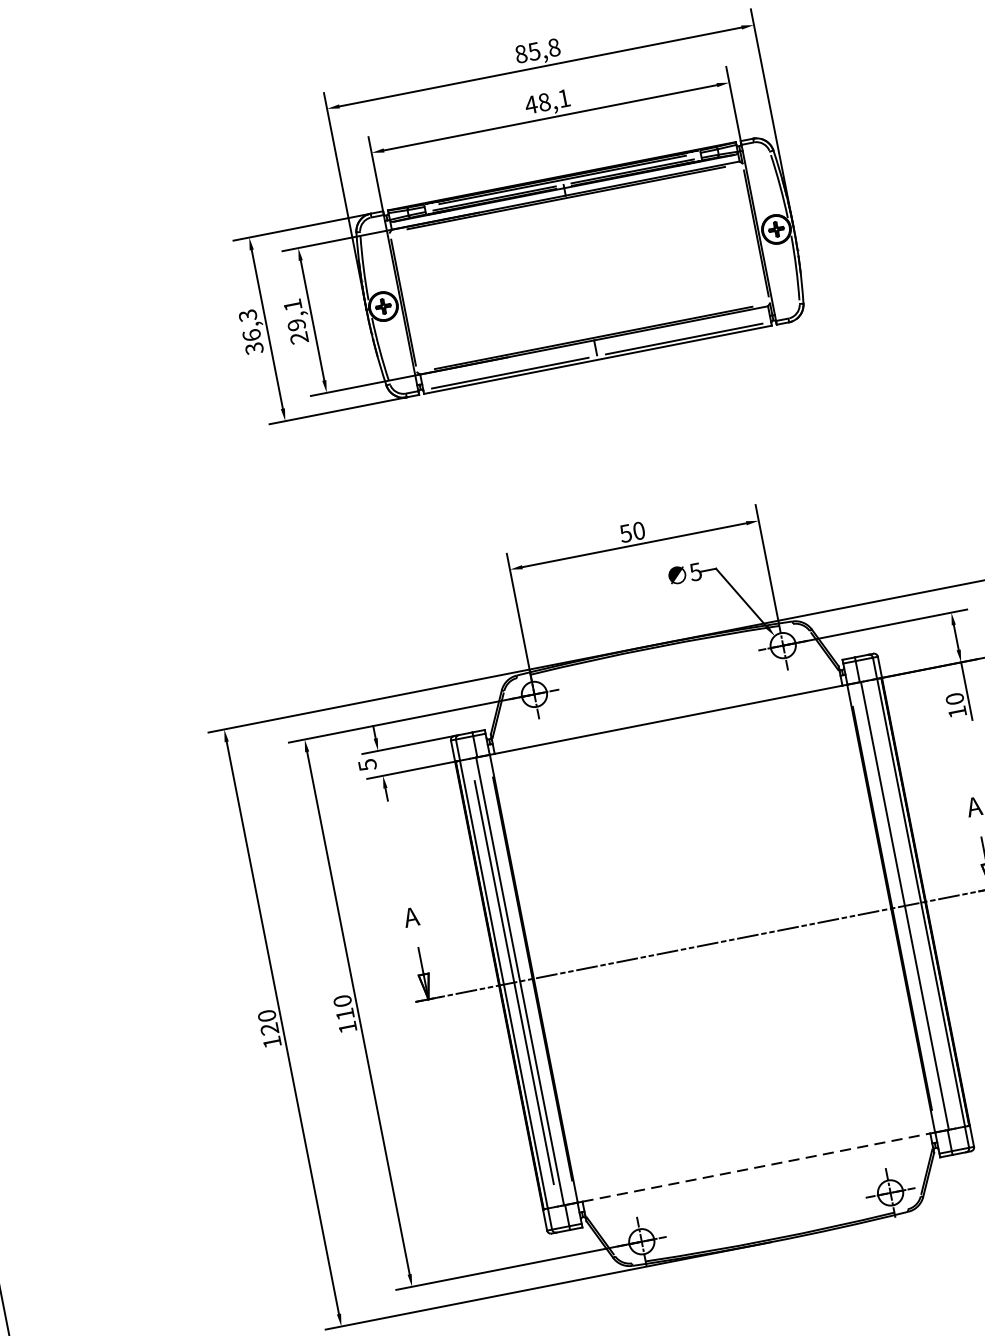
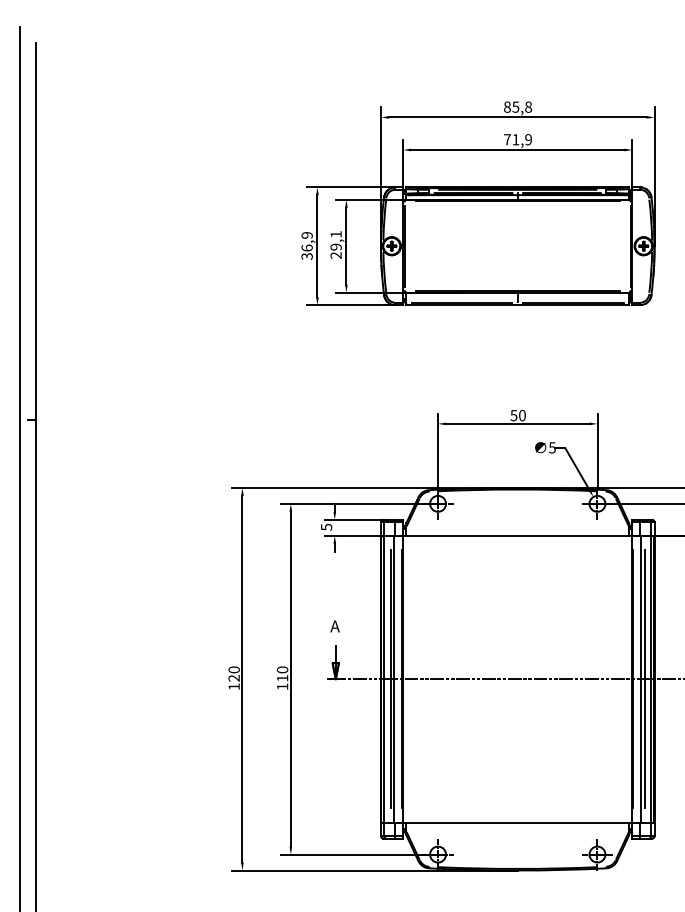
text: (546, 101) -> (517, 139), 48,1 -> 71,9
text: (246, 315) -> (306, 235), 36,3 -> 36,9
line: (910, 905) -> (644, 679), added
line: (757, 1167) -> (518, 822), dashed -> solid

